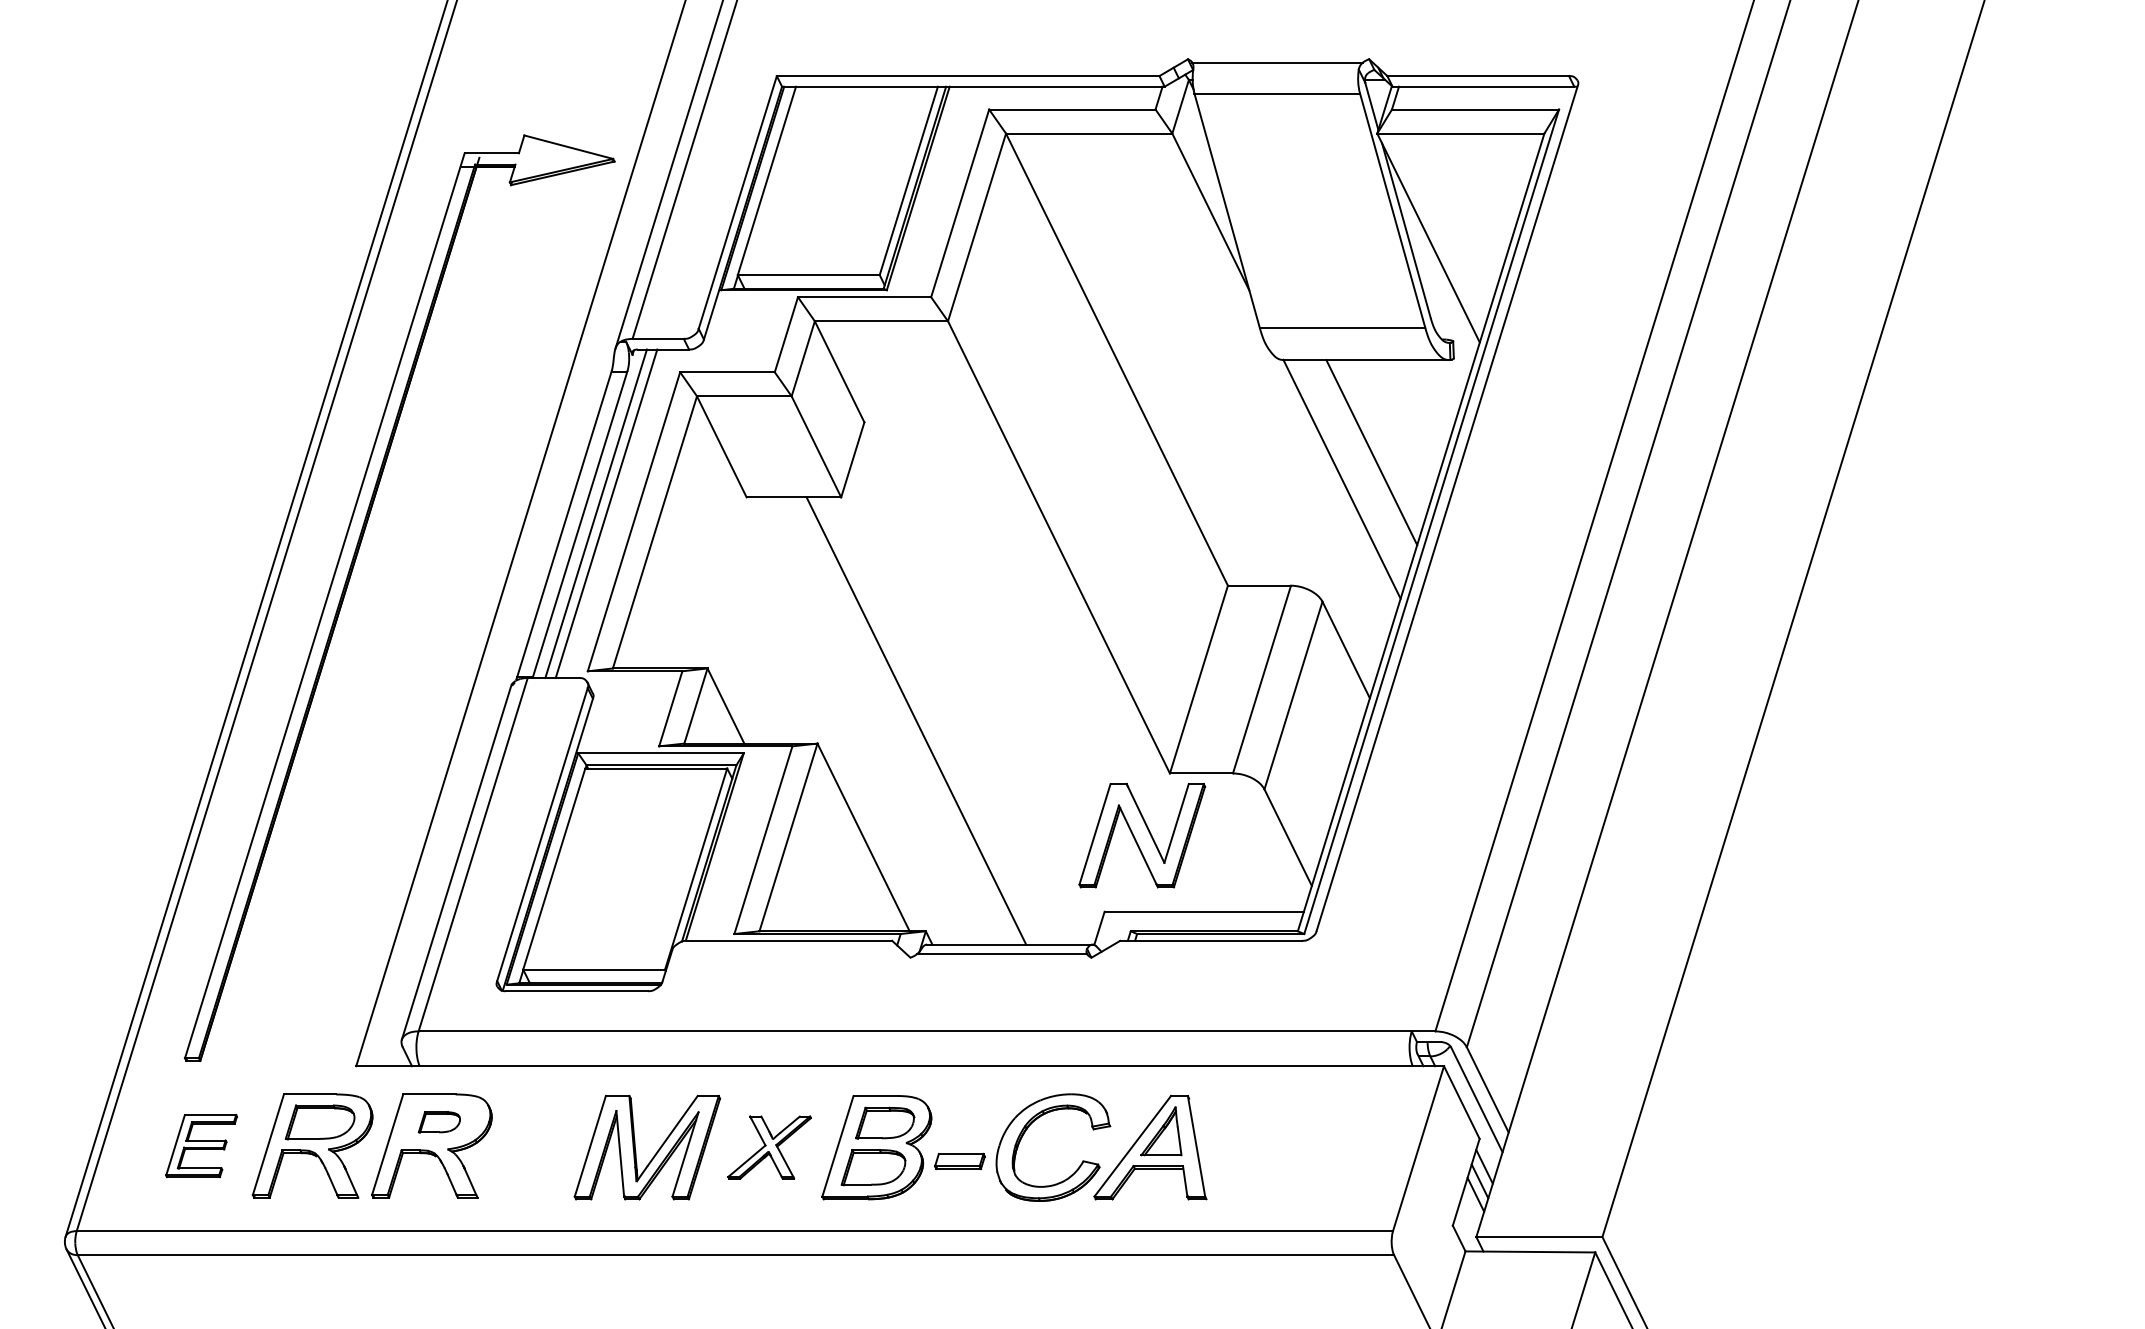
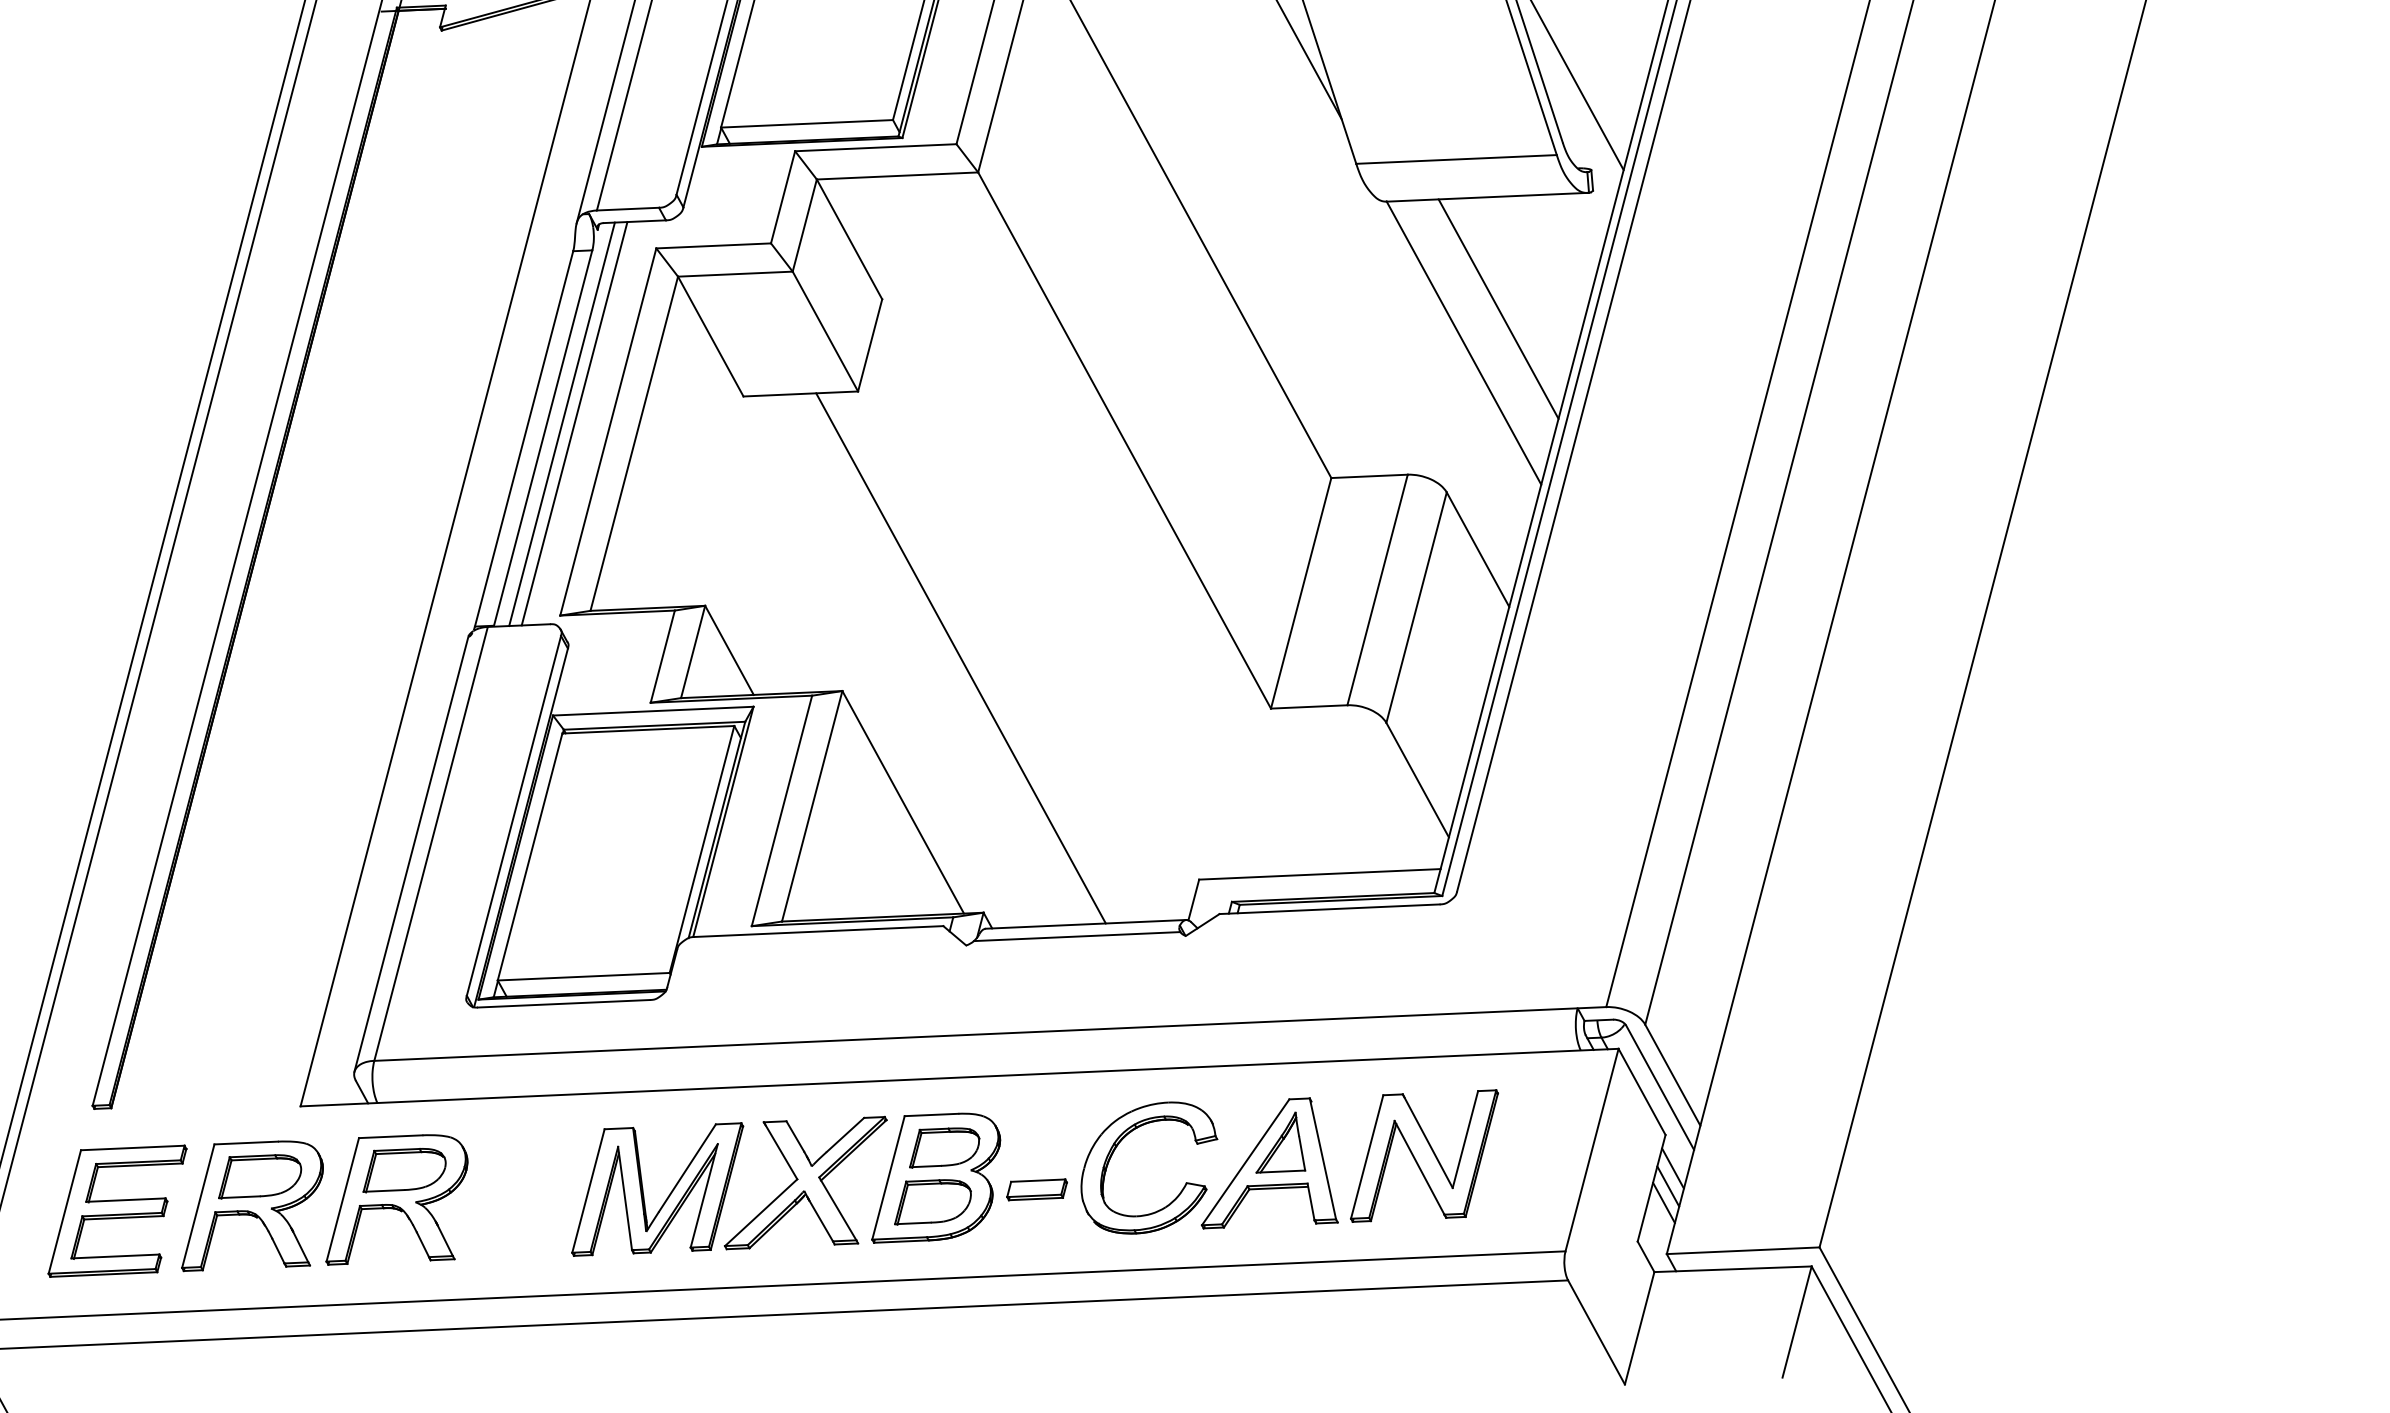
part: (1142, 835) -> (1424, 1155), moved
part: (439, 1122) -> (404, 1170), size x1.67
part: (201, 1145) -> (117, 1210), size x1.67
part: (769, 1147) -> (805, 1182), size x1.67

